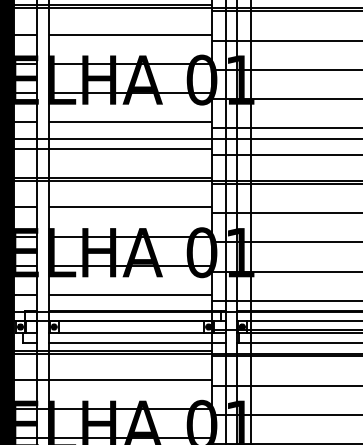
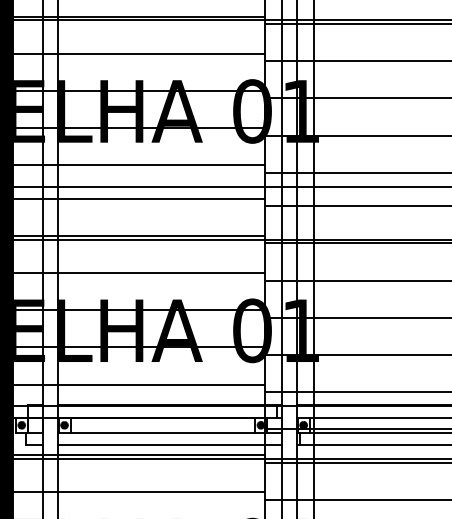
hatch: (43, 78) -> (50, 109), added
hatch: (43, 251) -> (50, 329), added

